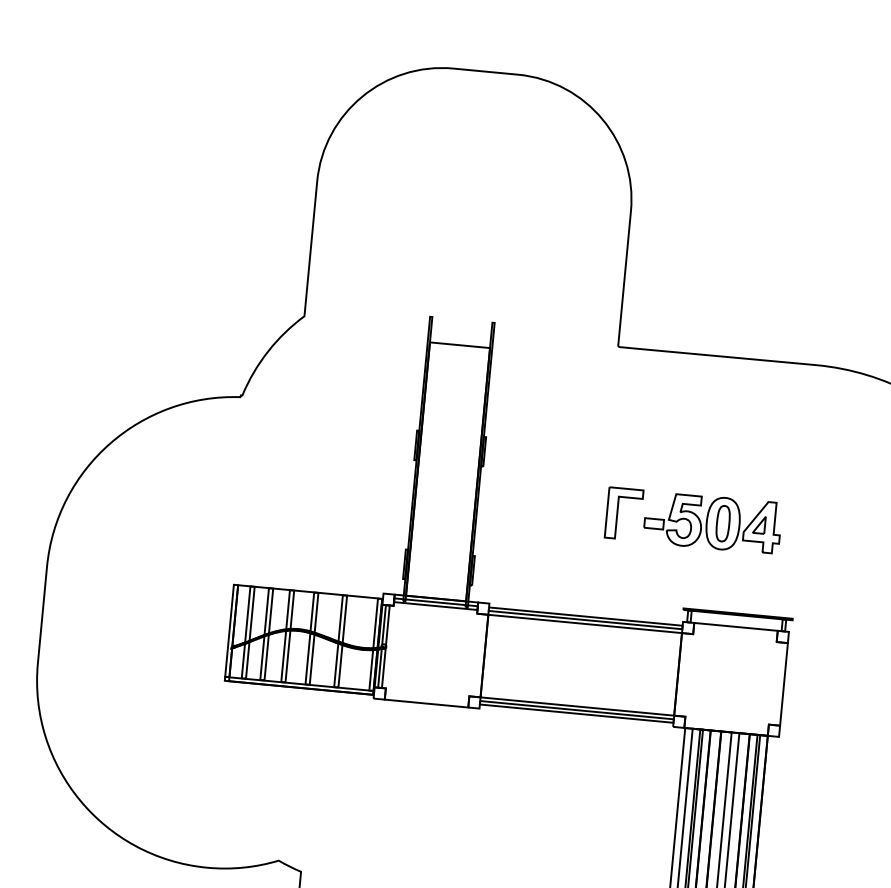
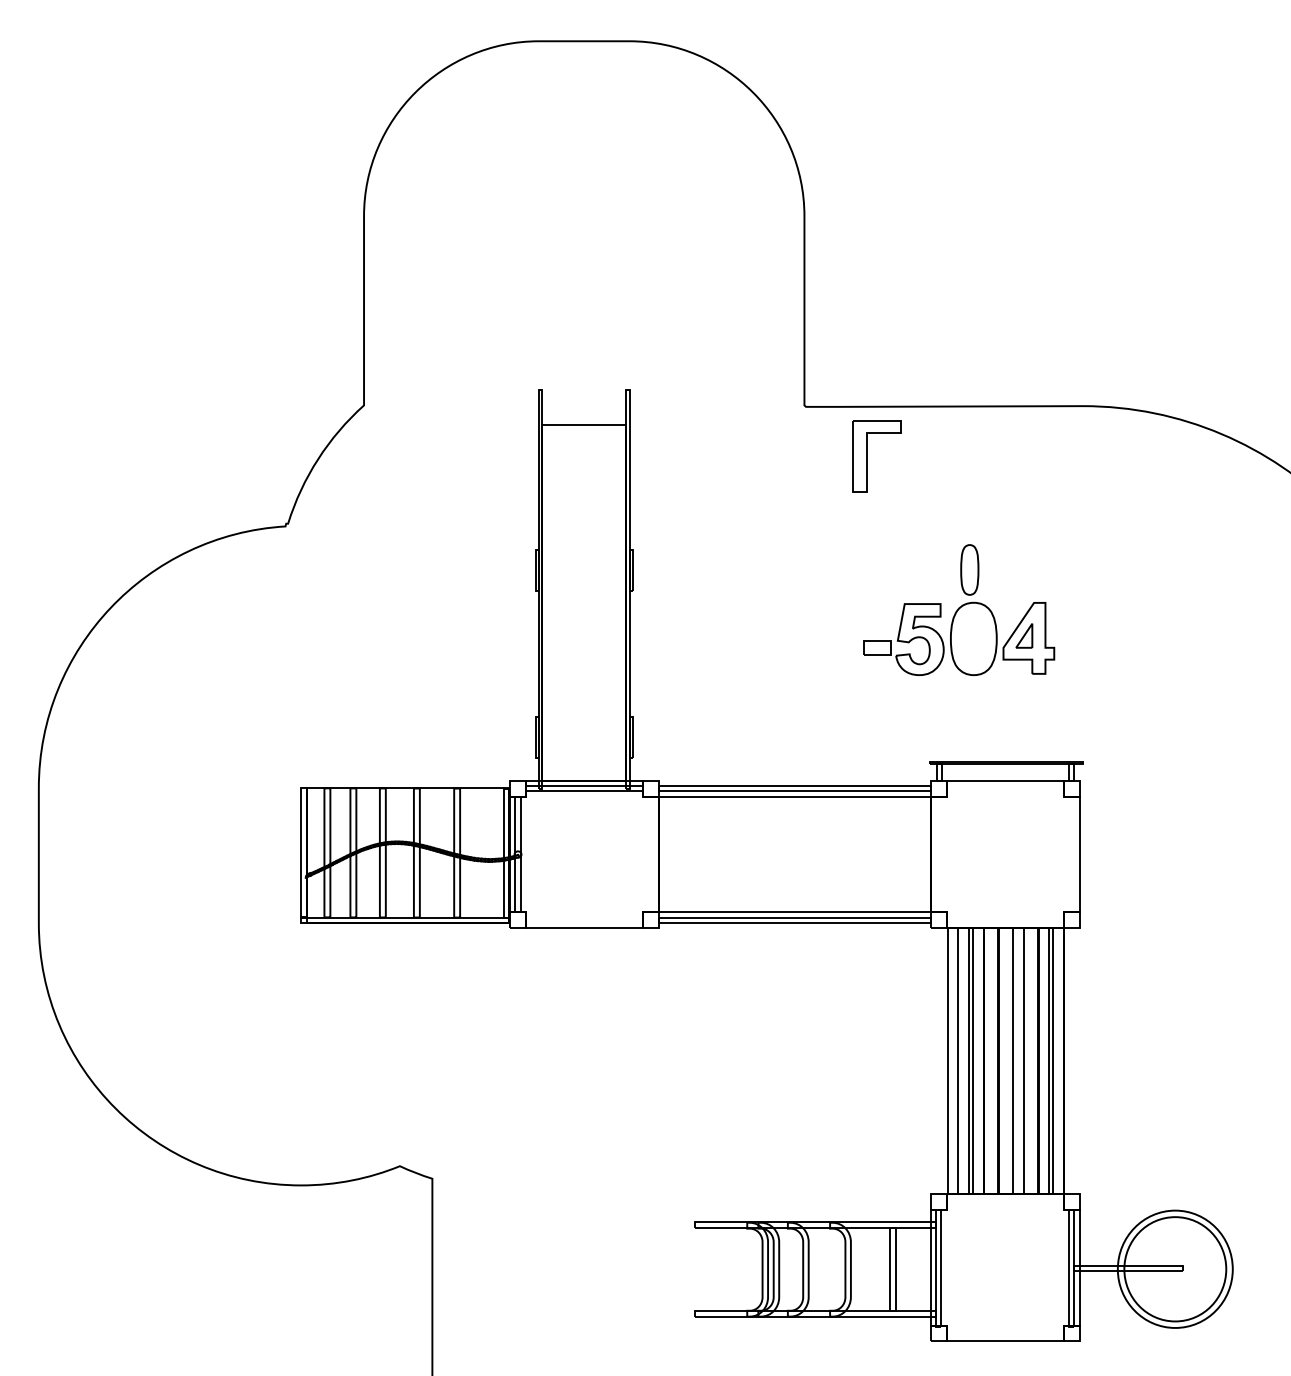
part: (617, 513) -> (867, 456), moved
part: (722, 523) -> (969, 569), moved

